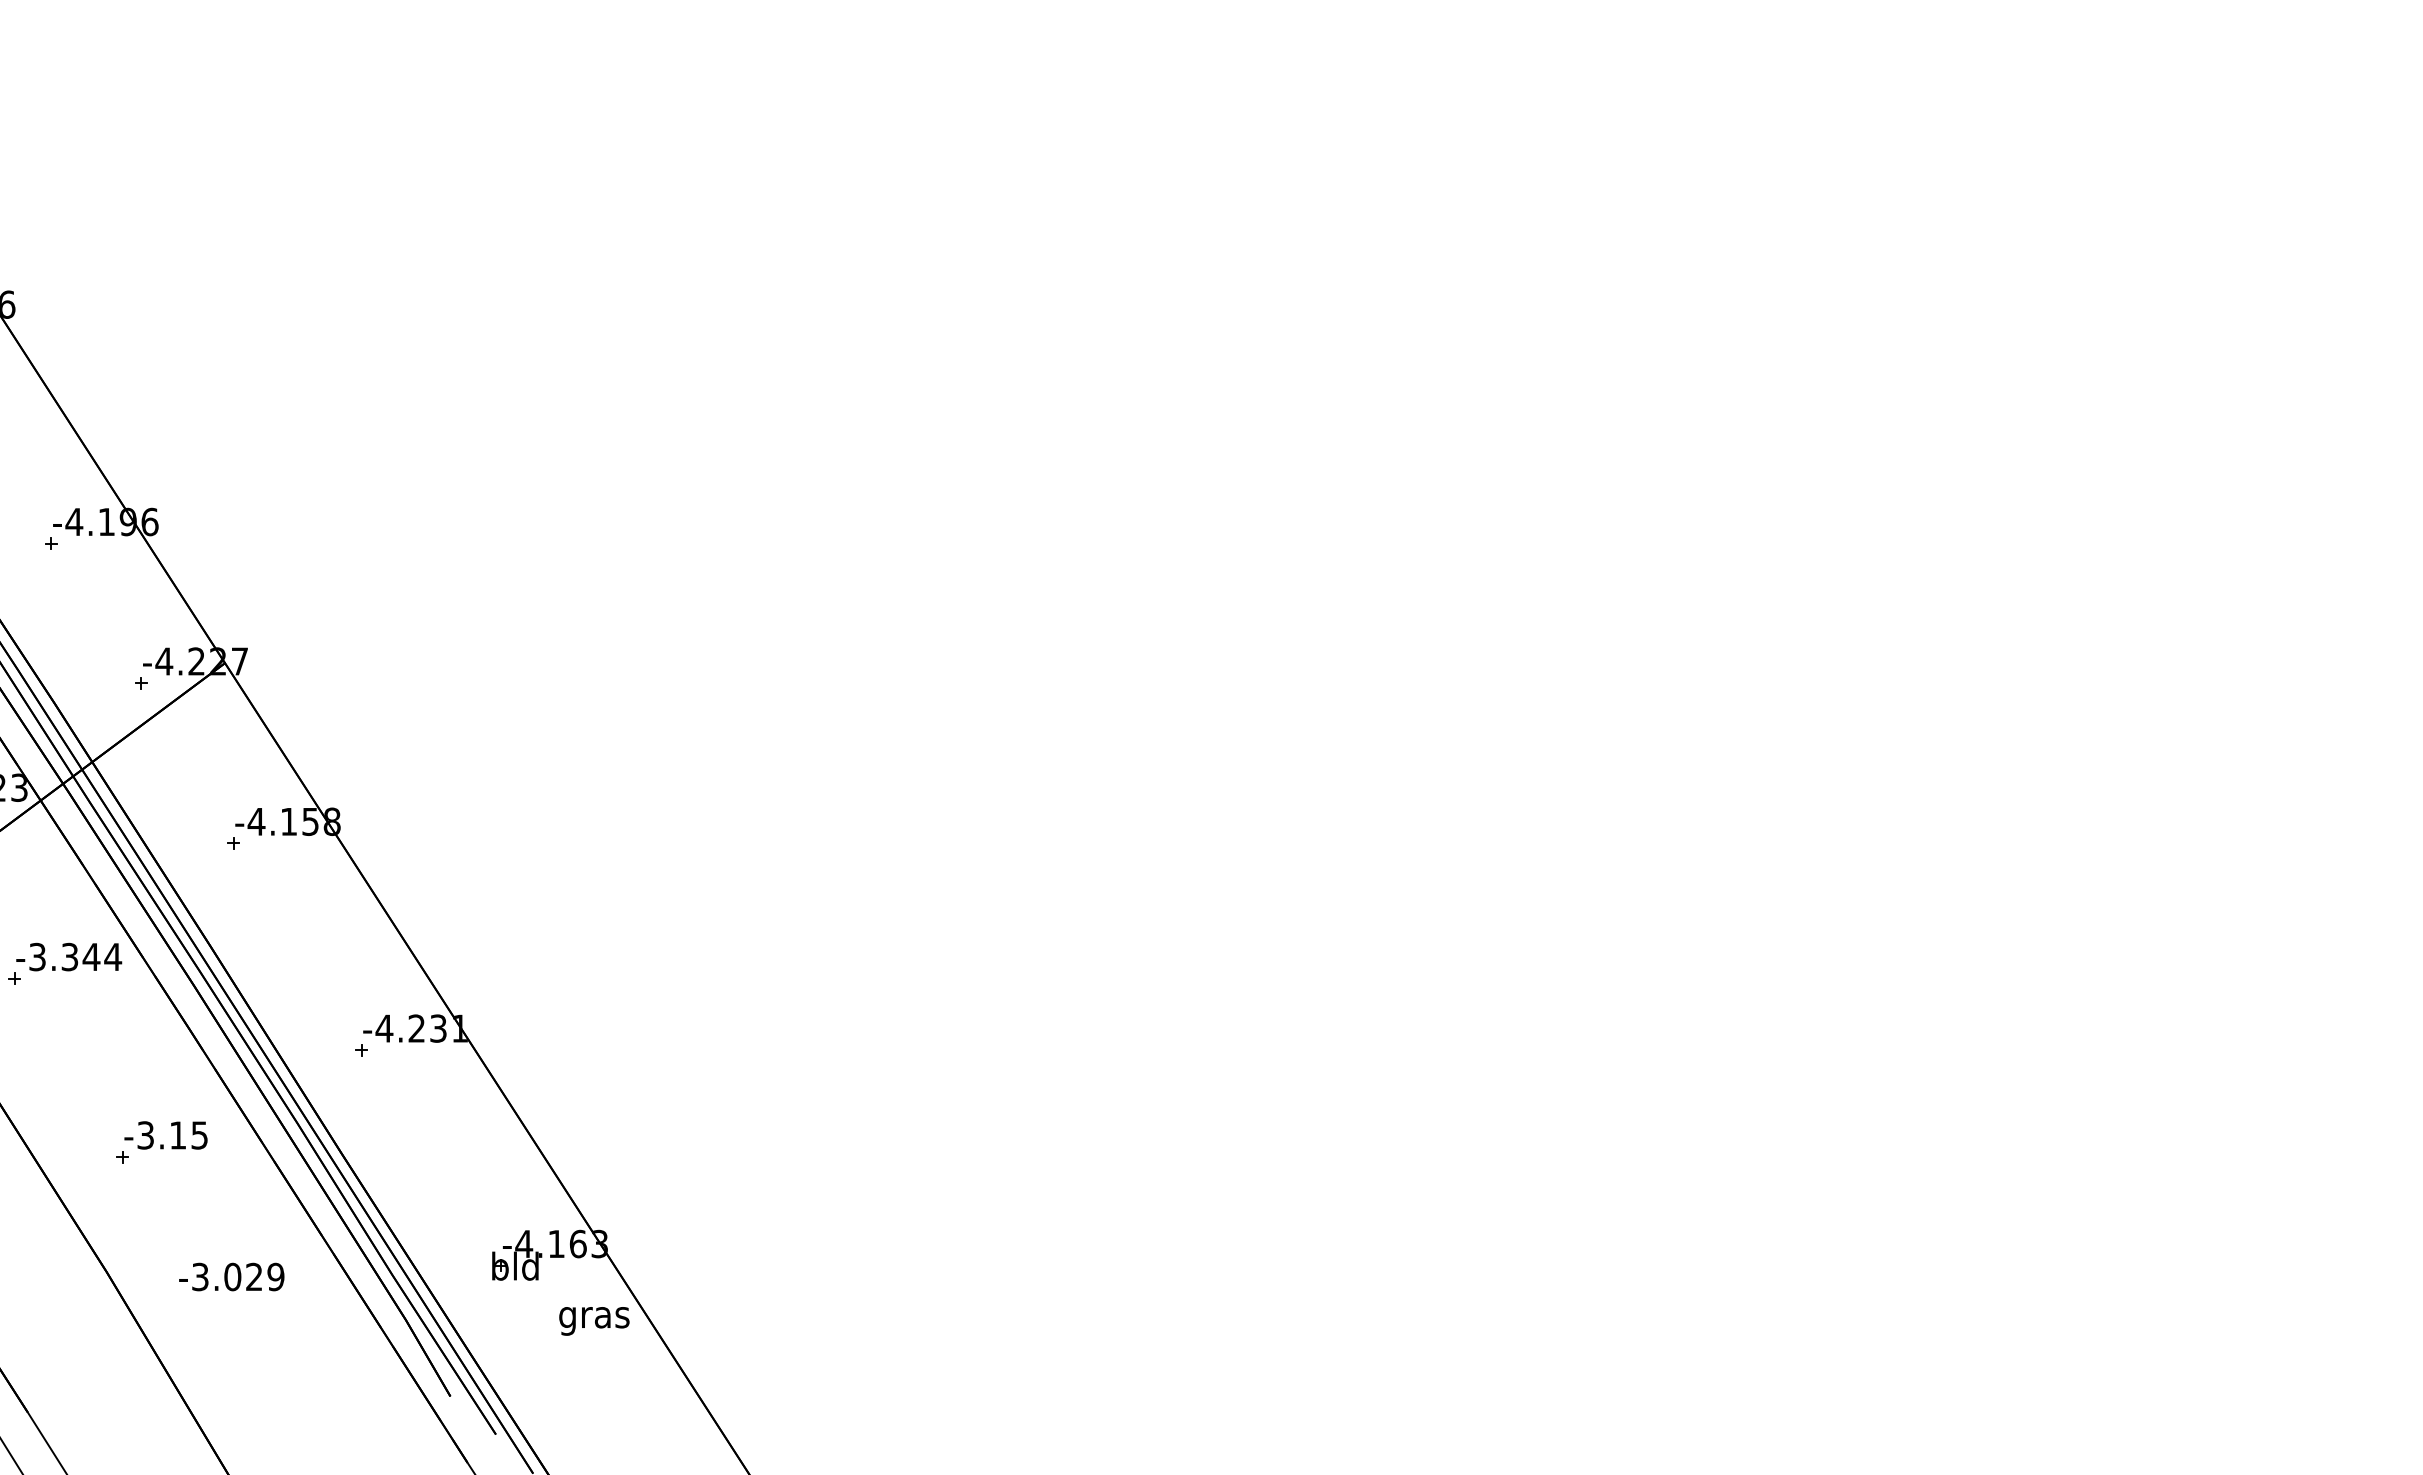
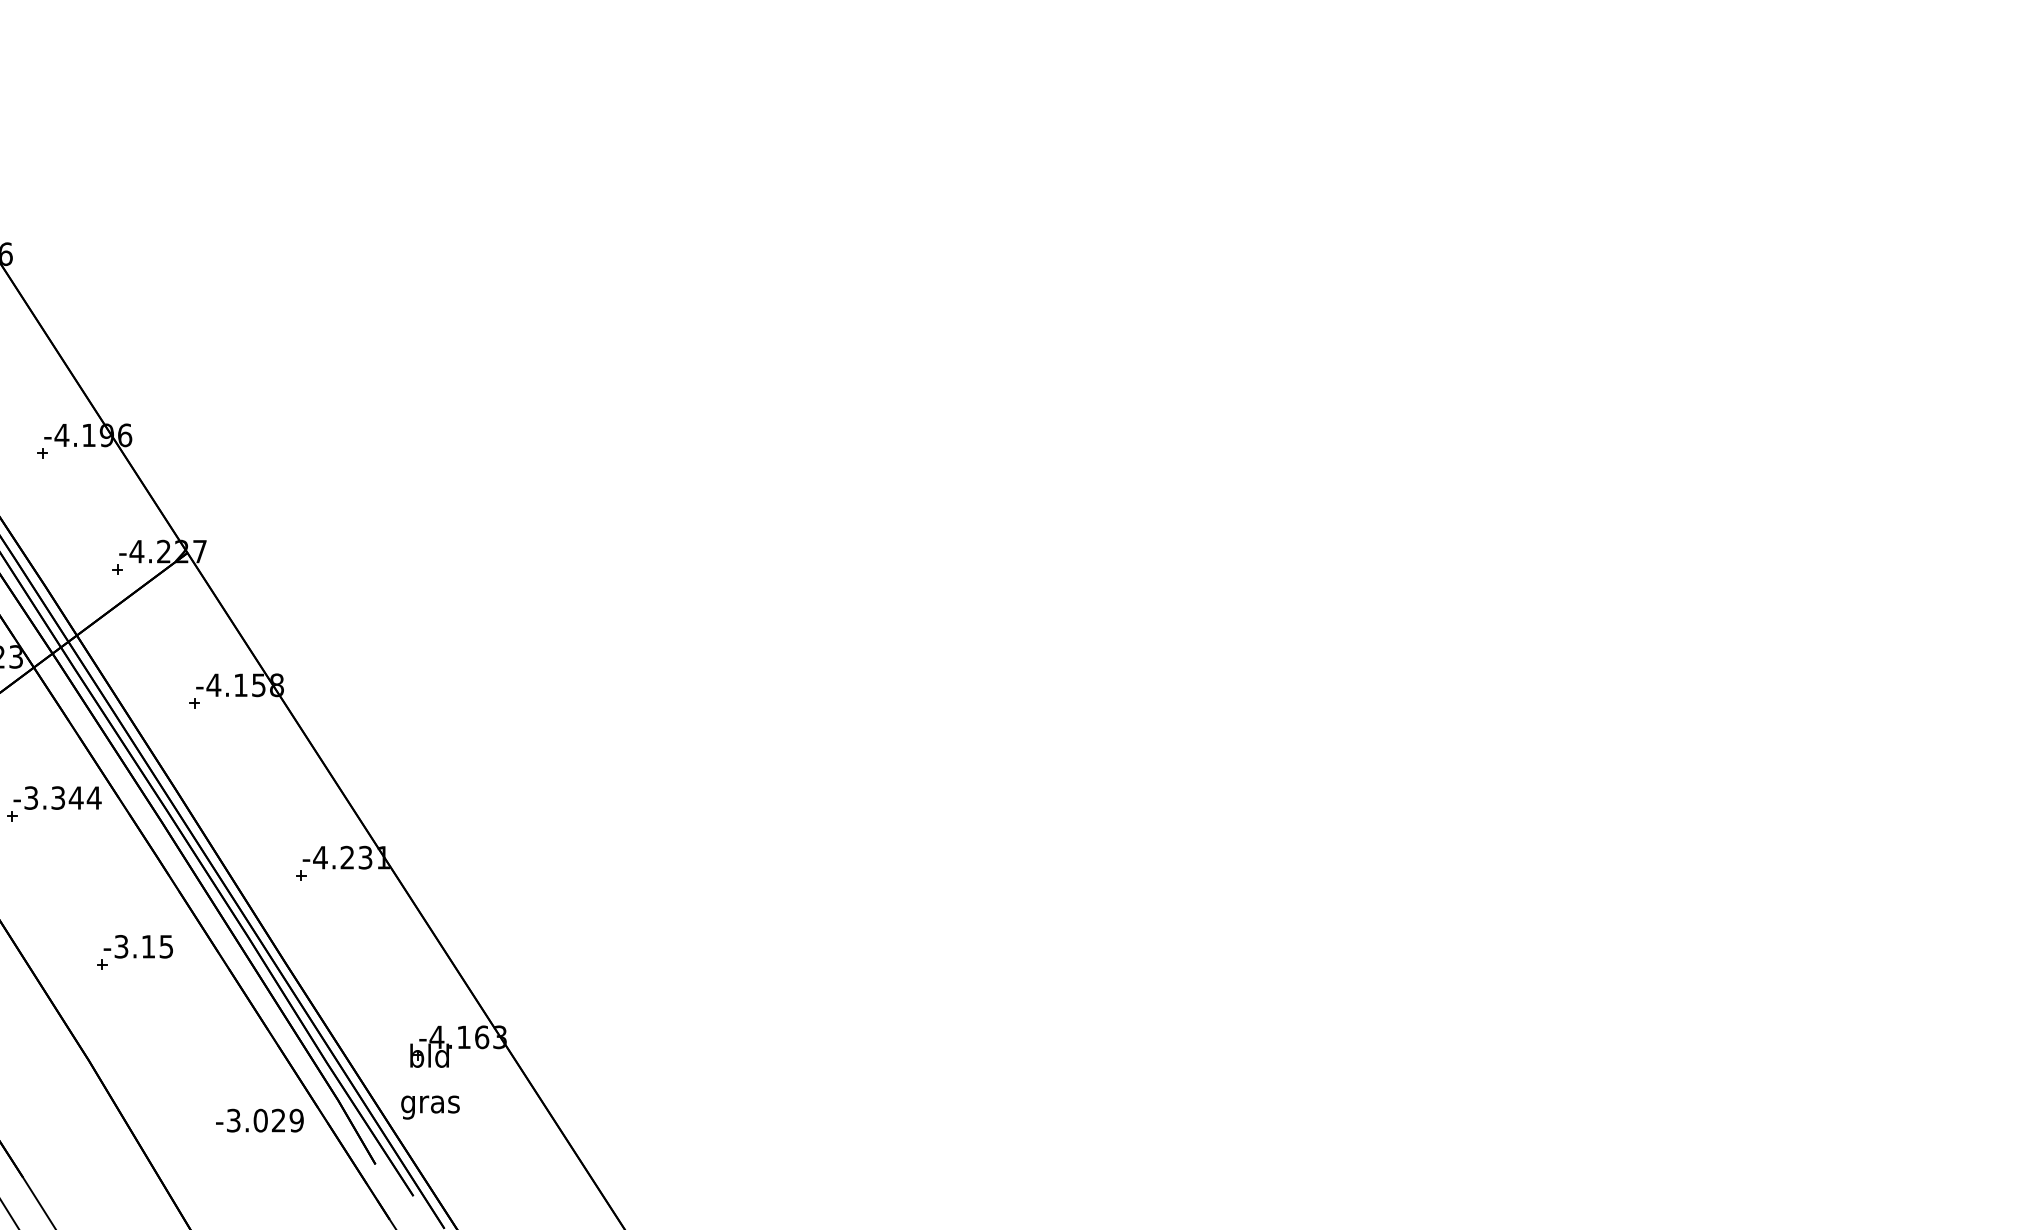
text: (231, 1276) -> (259, 1120), moved
text: (594, 1321) -> (430, 1107), moved

